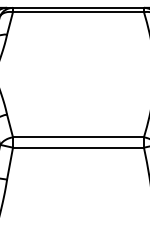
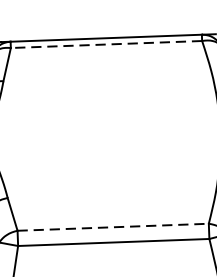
line: (77, 12) -> (105, 45), solid -> dashed
line: (78, 137) -> (113, 227), solid -> dashed

